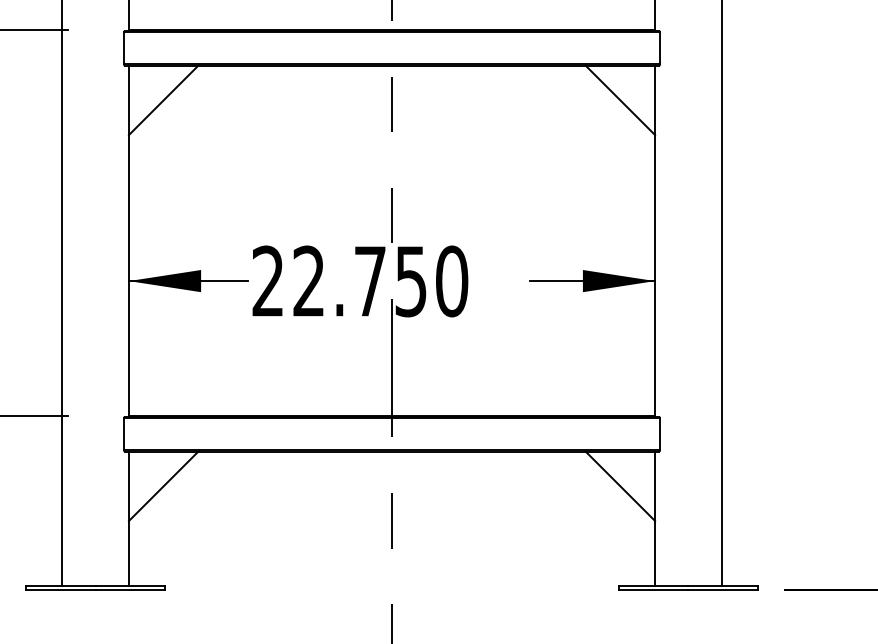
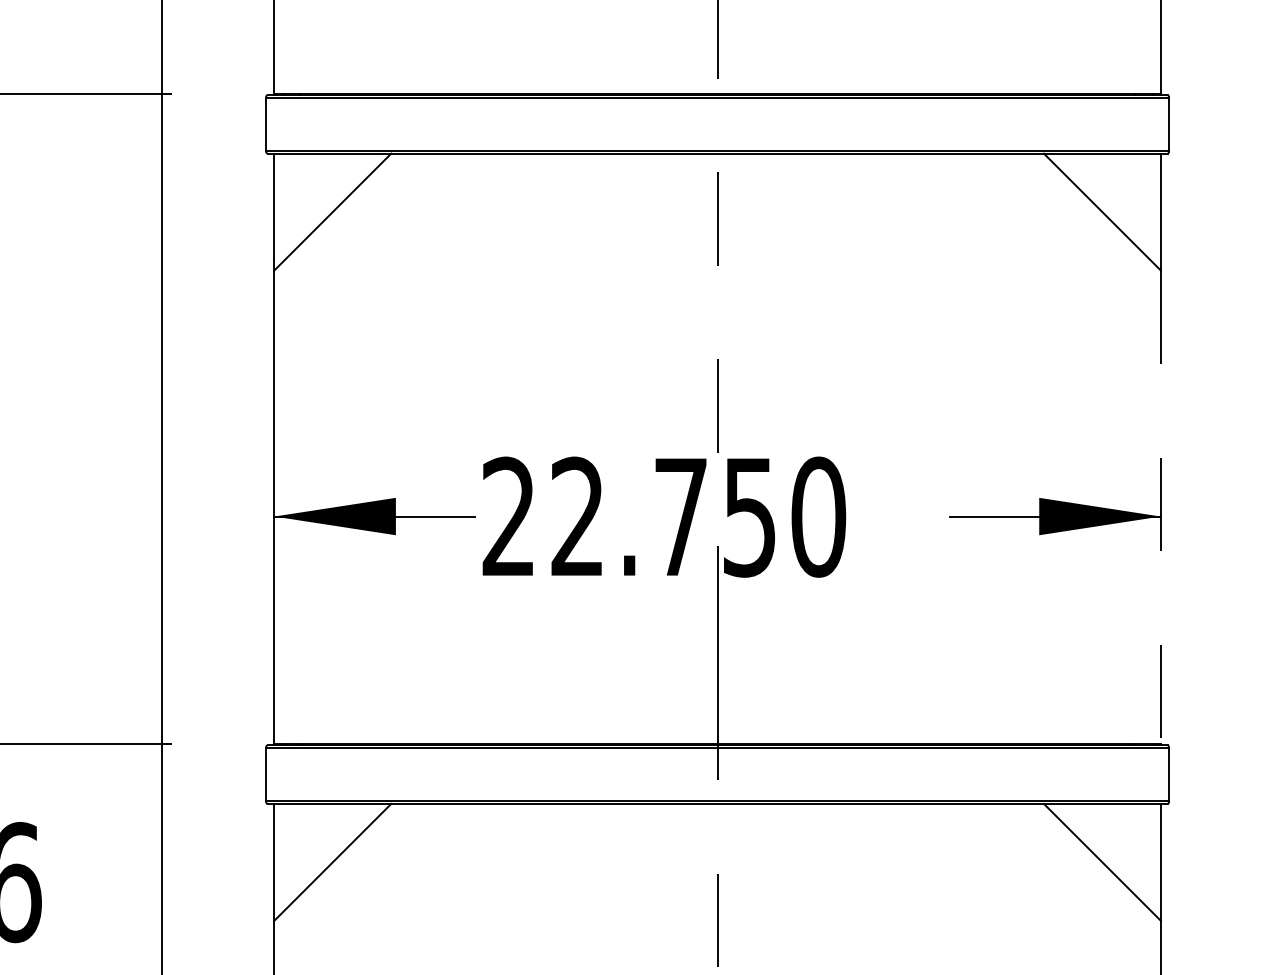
line: (655, 276) -> (1161, 508), solid -> dashed

